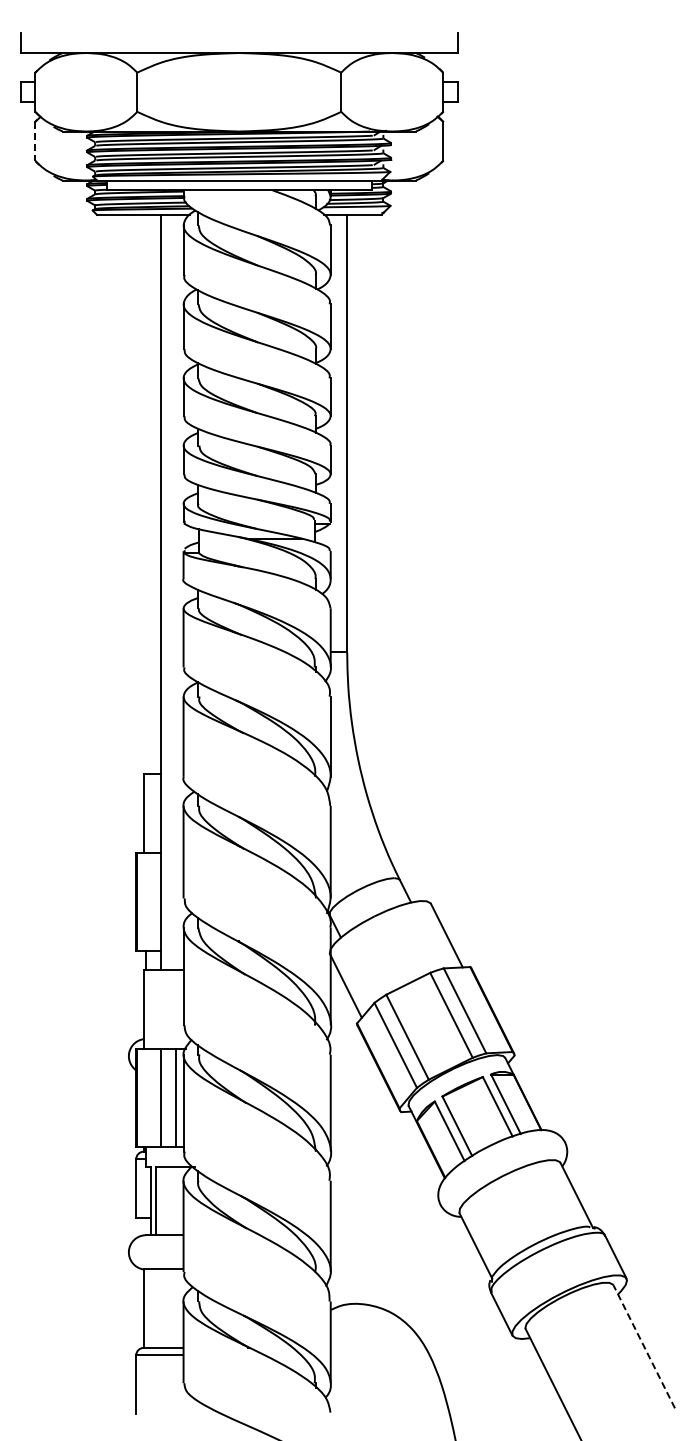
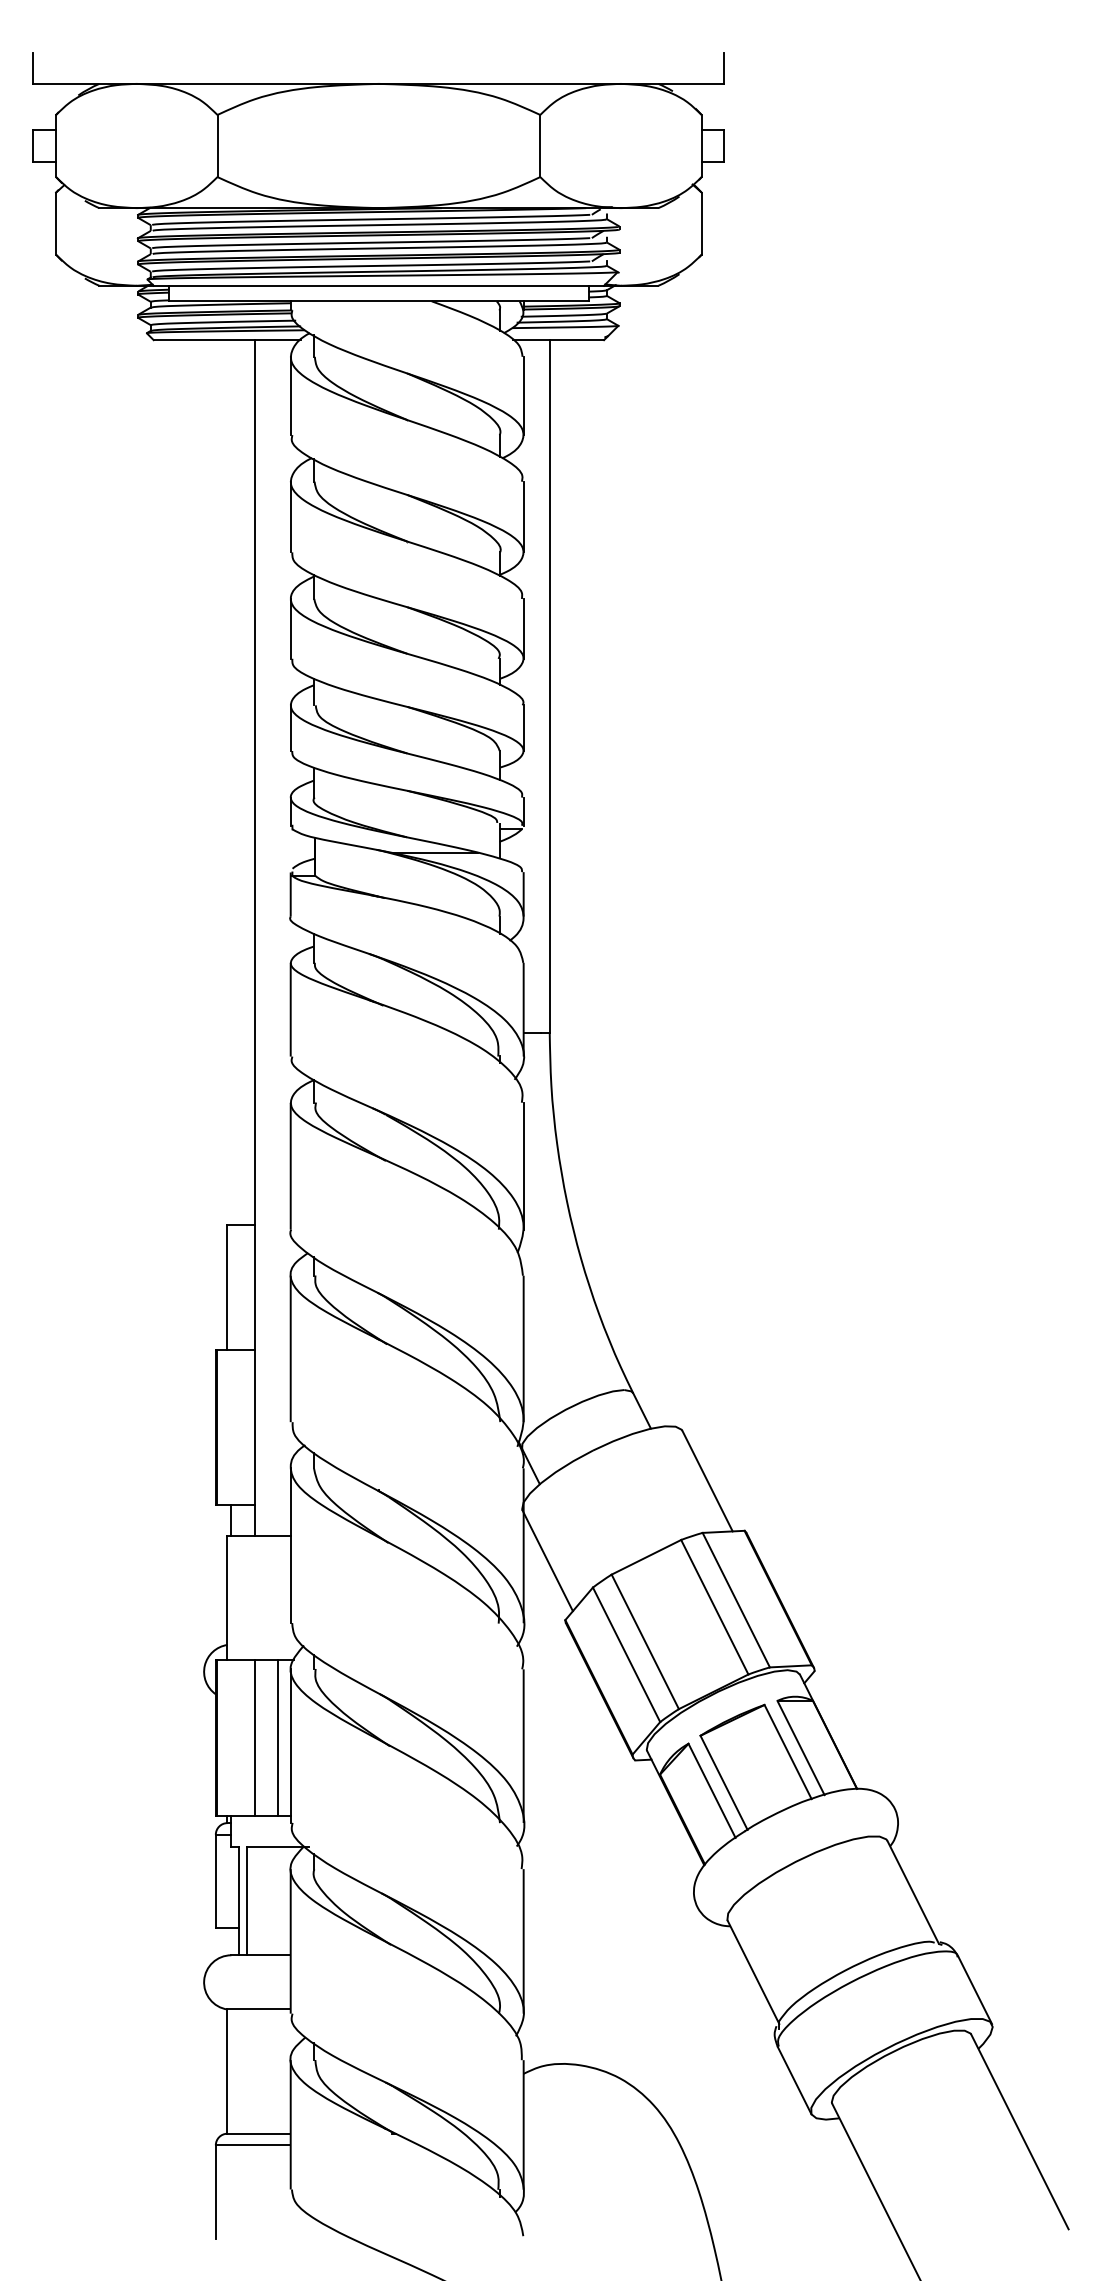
line: (35, 141) -> (56, 223), dashed -> solid
line: (644, 1346) -> (1020, 2131), dashed -> solid

